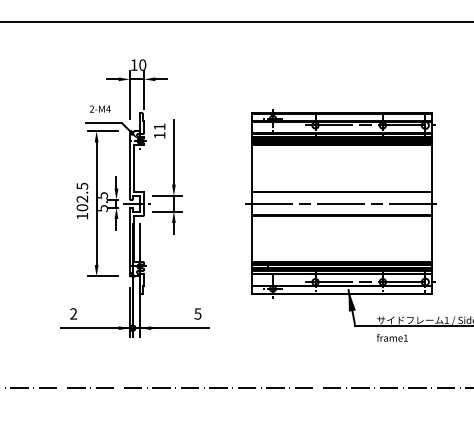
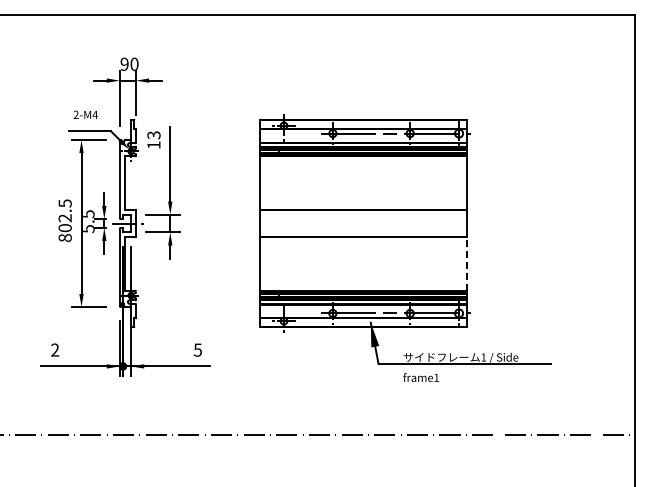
text: (134, 64) -> (124, 63), 10 -> 90
text: (159, 127) -> (153, 135), 11 -> 13
line: (342, 203) -> (363, 223), removed
text: (81, 215) -> (64, 237), 102.5 -> 802.5
line: (432, 239) -> (467, 264), solid -> dashed

